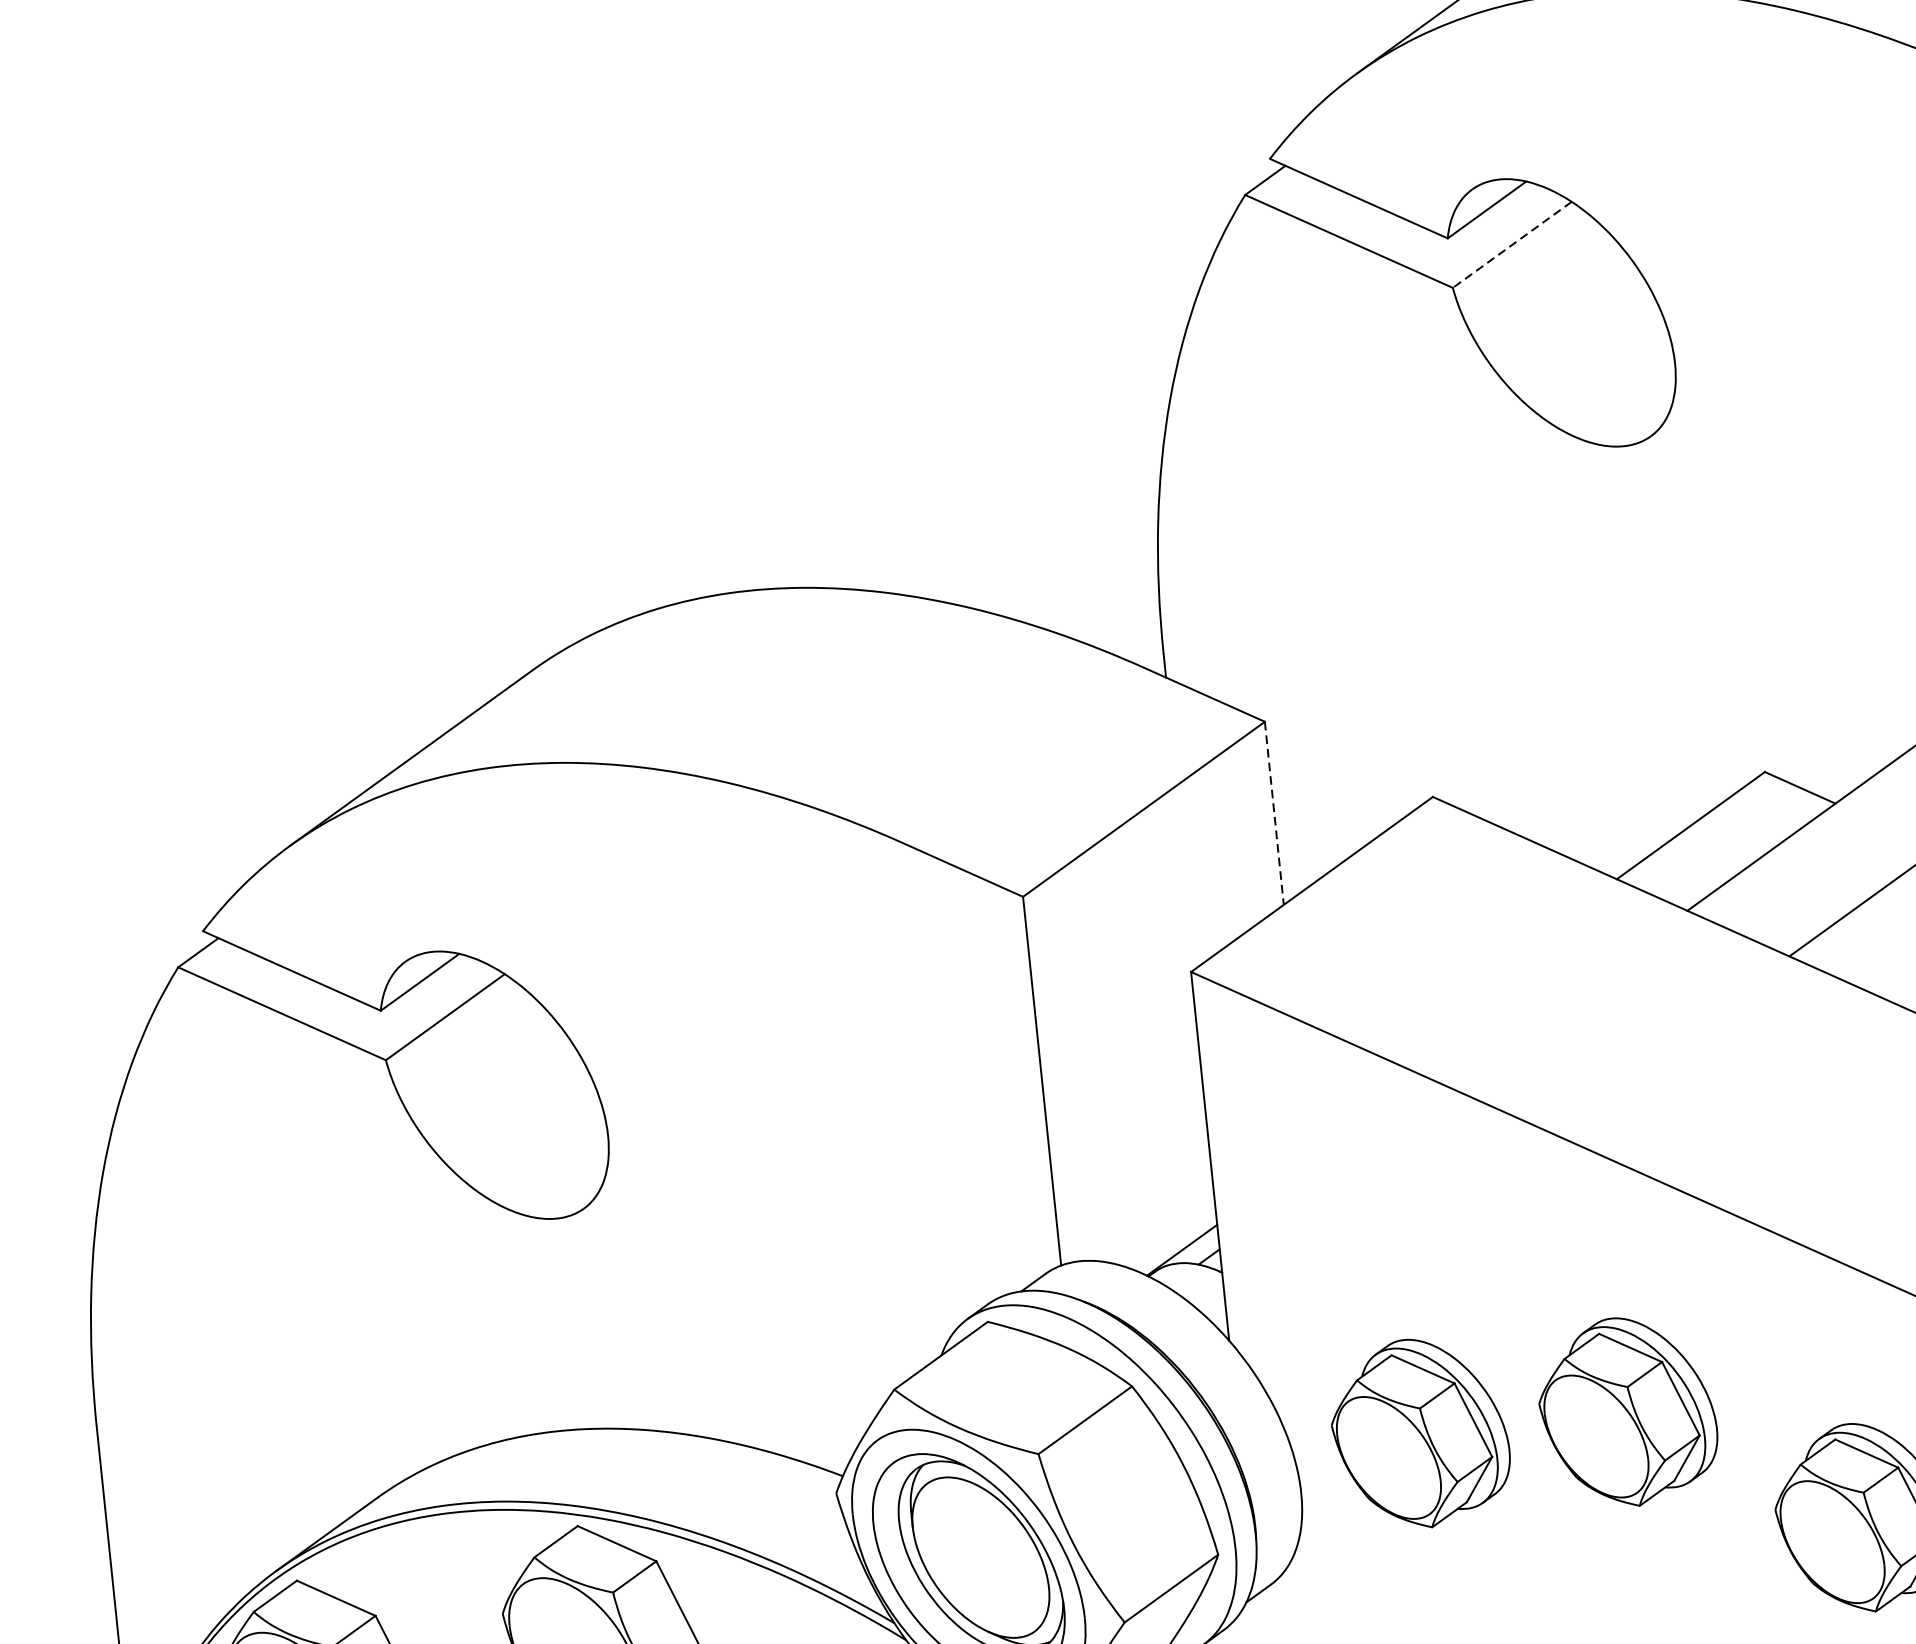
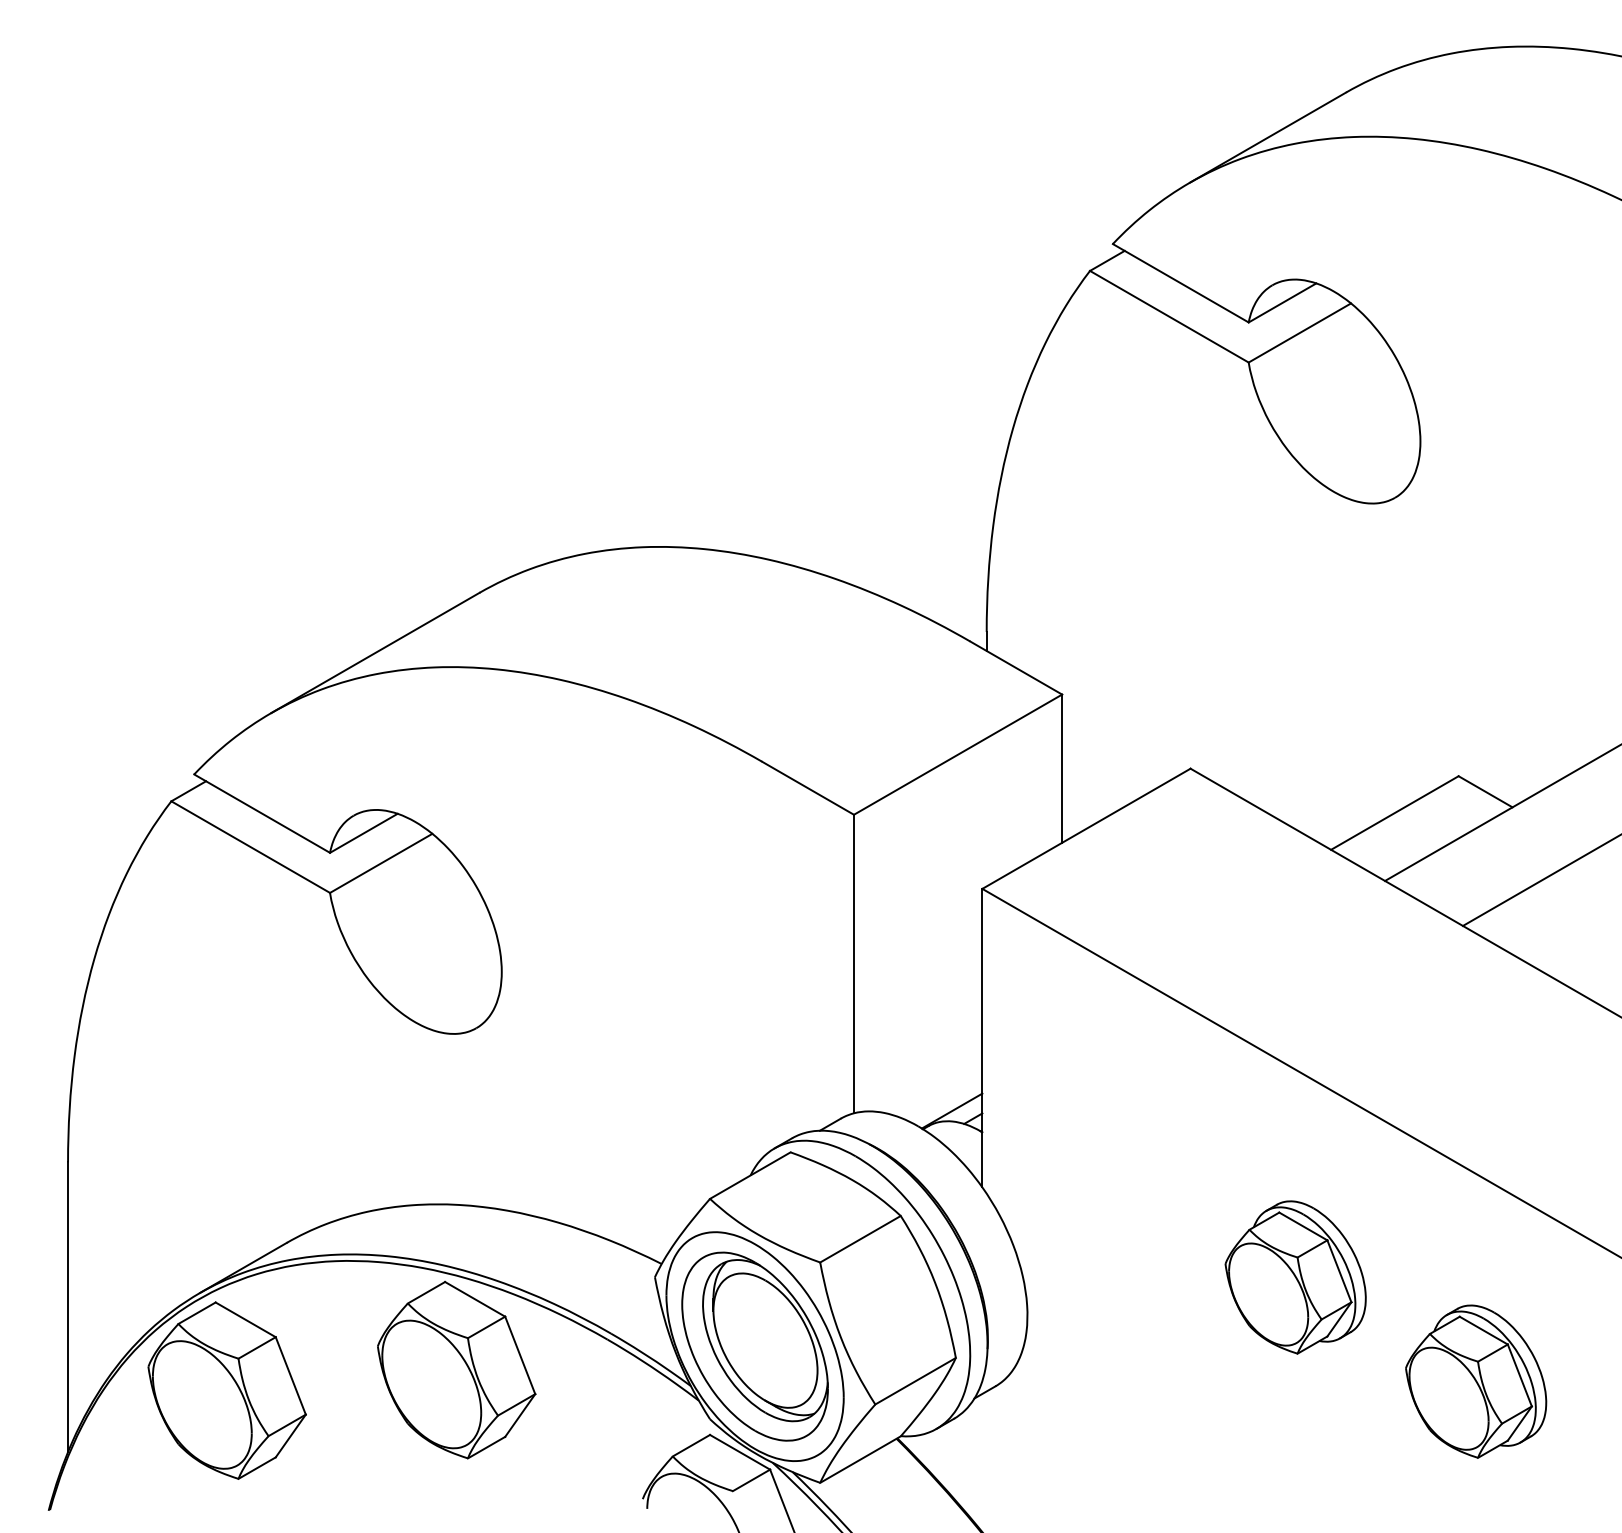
line: (1511, 245) -> (1299, 333), dashed -> solid
line: (1274, 814) -> (1062, 769), dashed -> solid
part: (1419, 1433) -> (1127, 1277), removed

